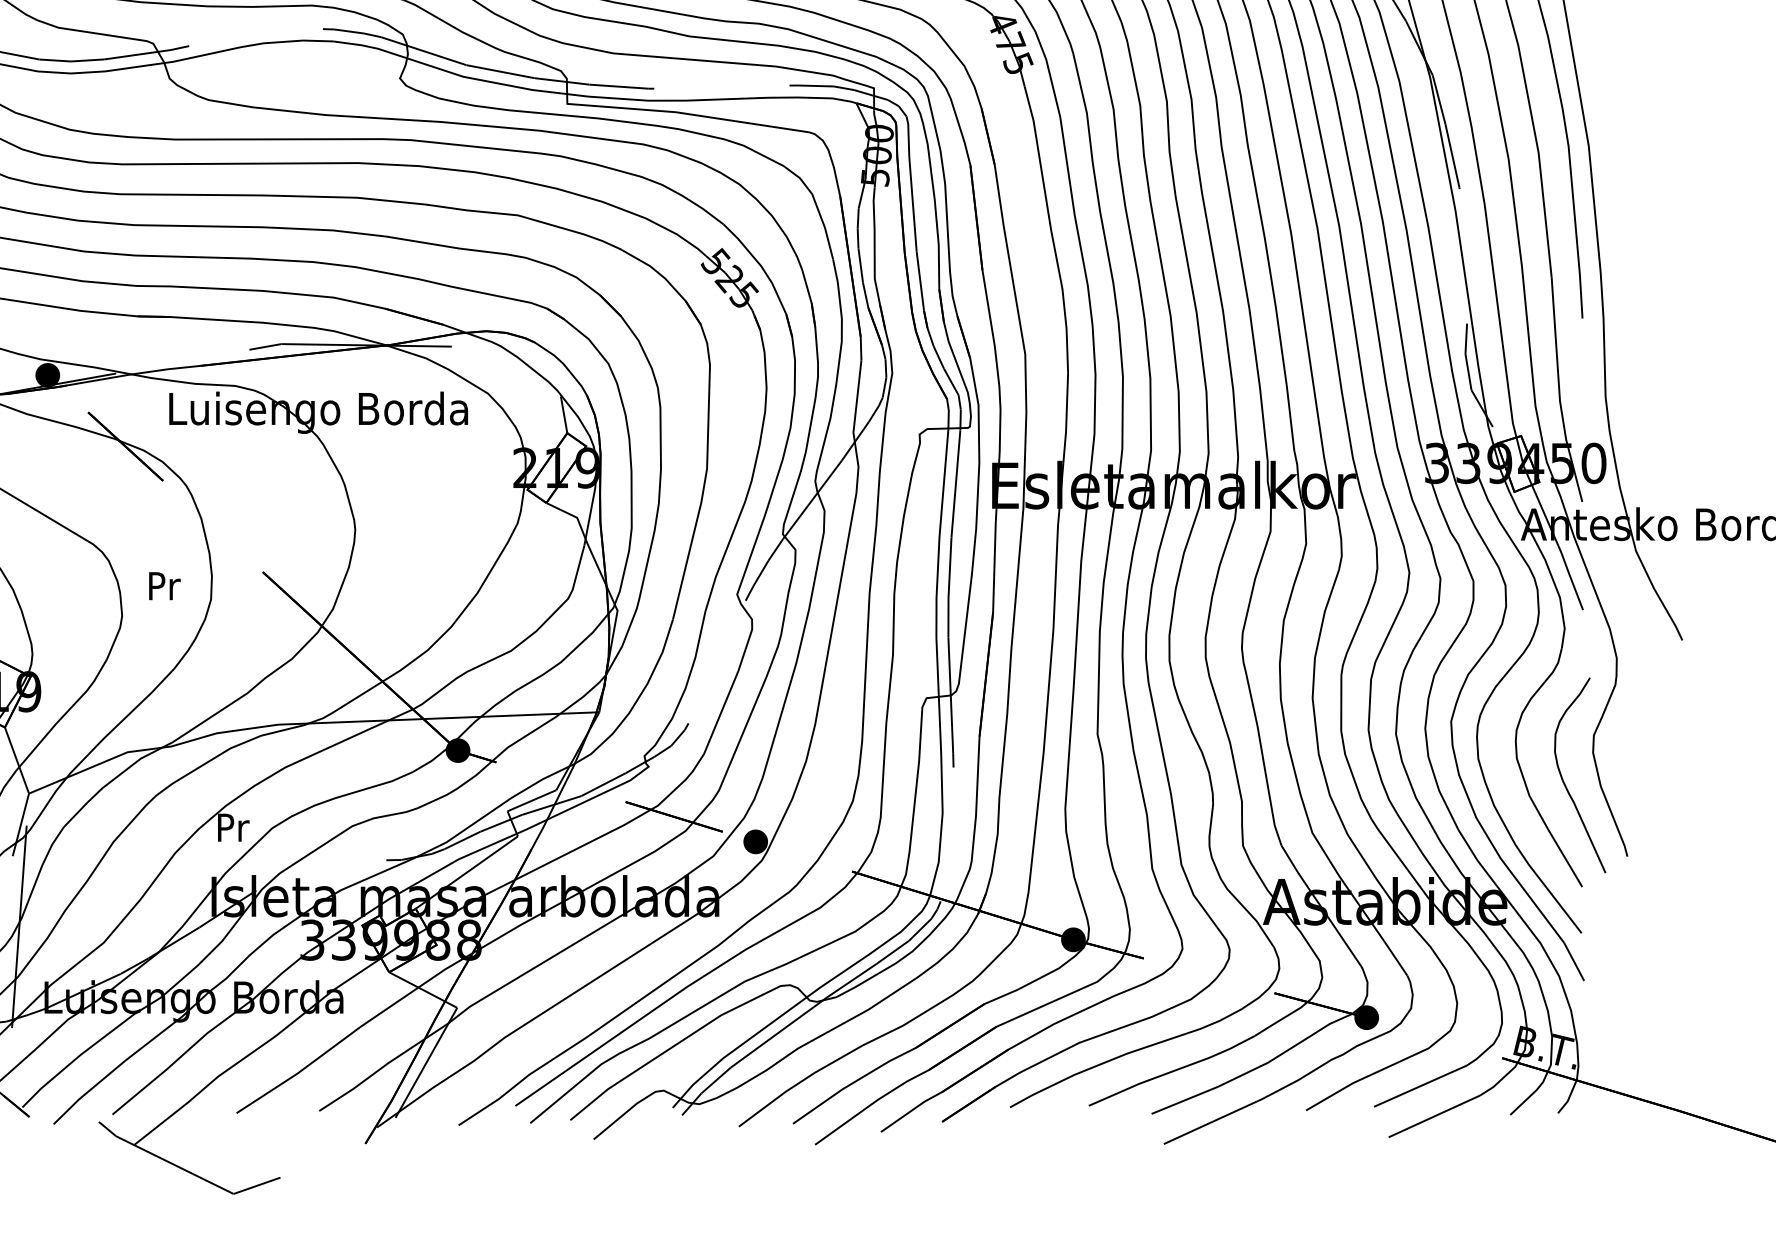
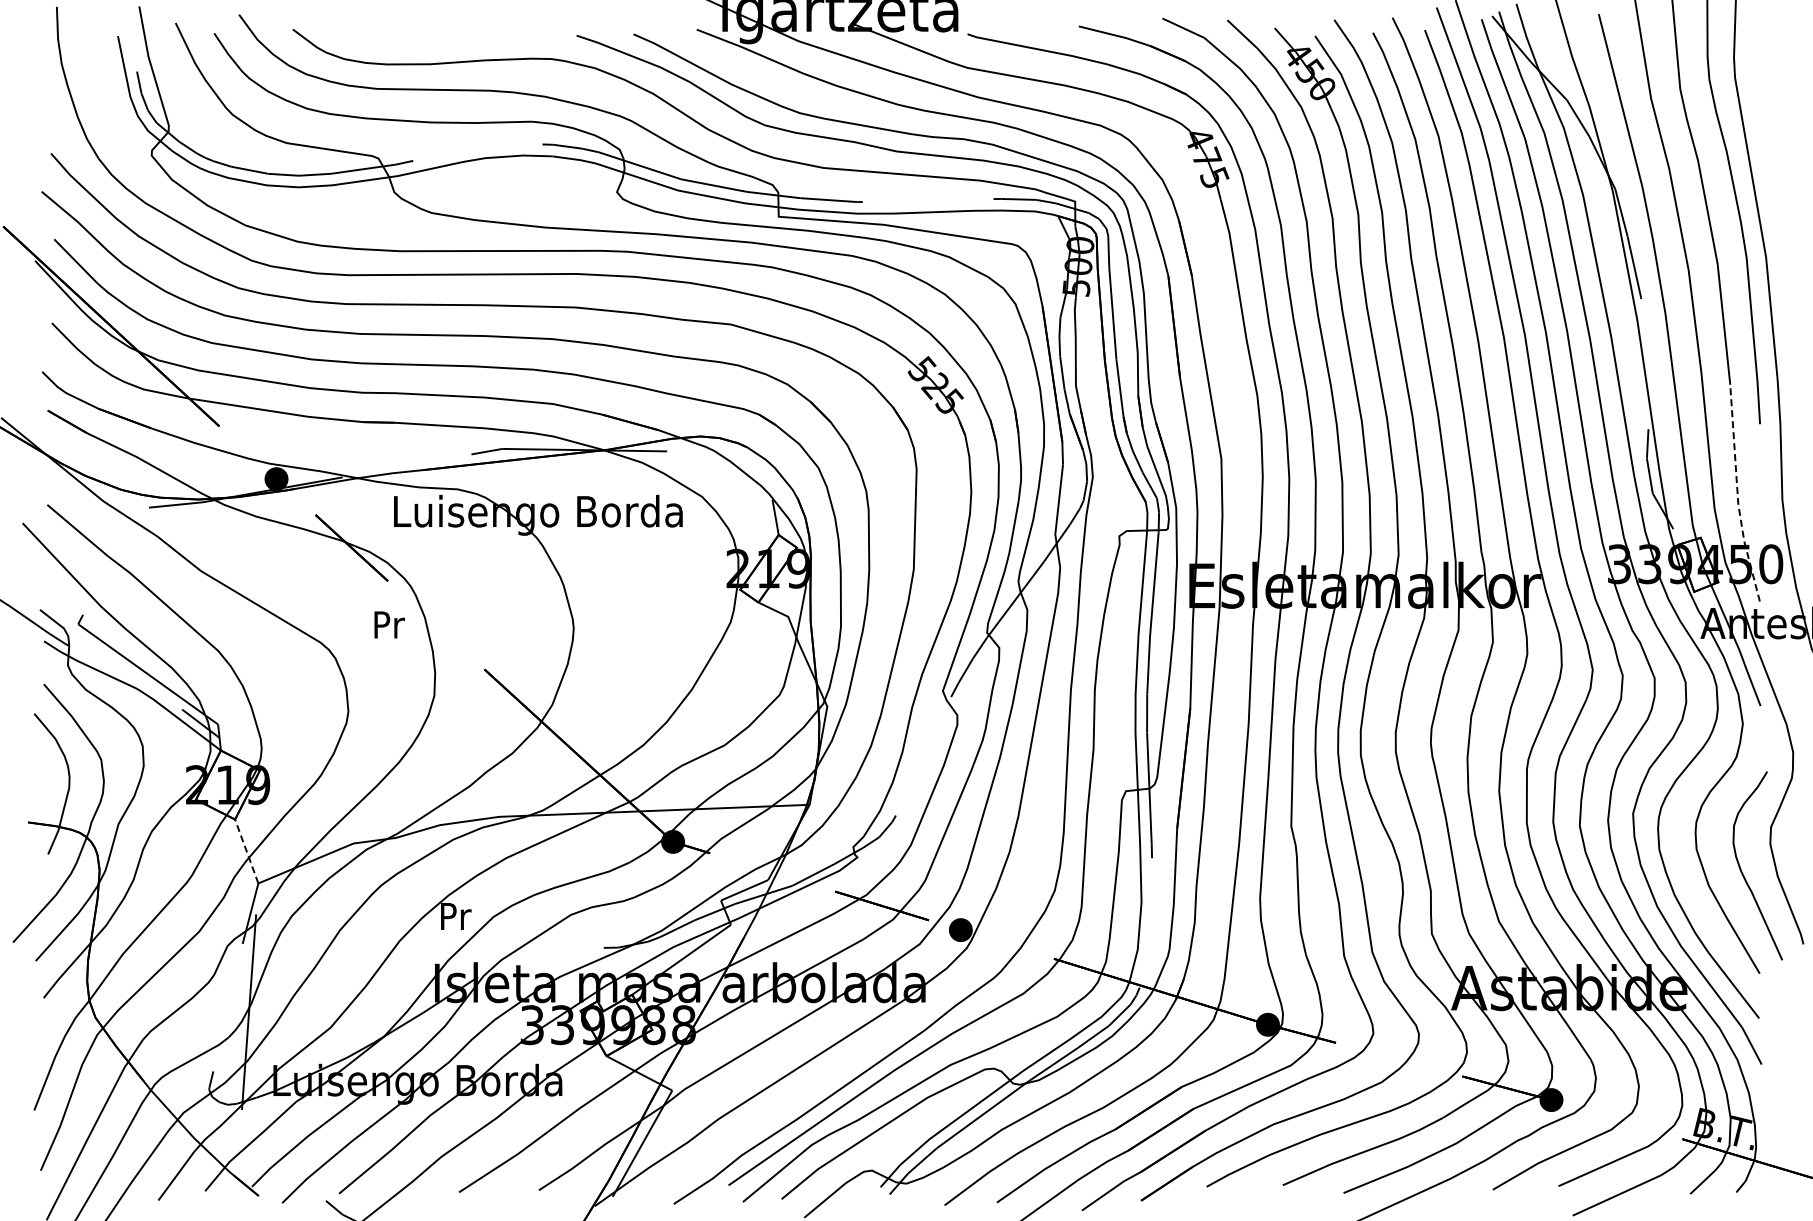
line: (1559, 392) -> (1737, 495), solid -> dashed
text: (164, 585) -> (389, 624), moved
line: (16, 760) -> (246, 851), solid -> dashed

